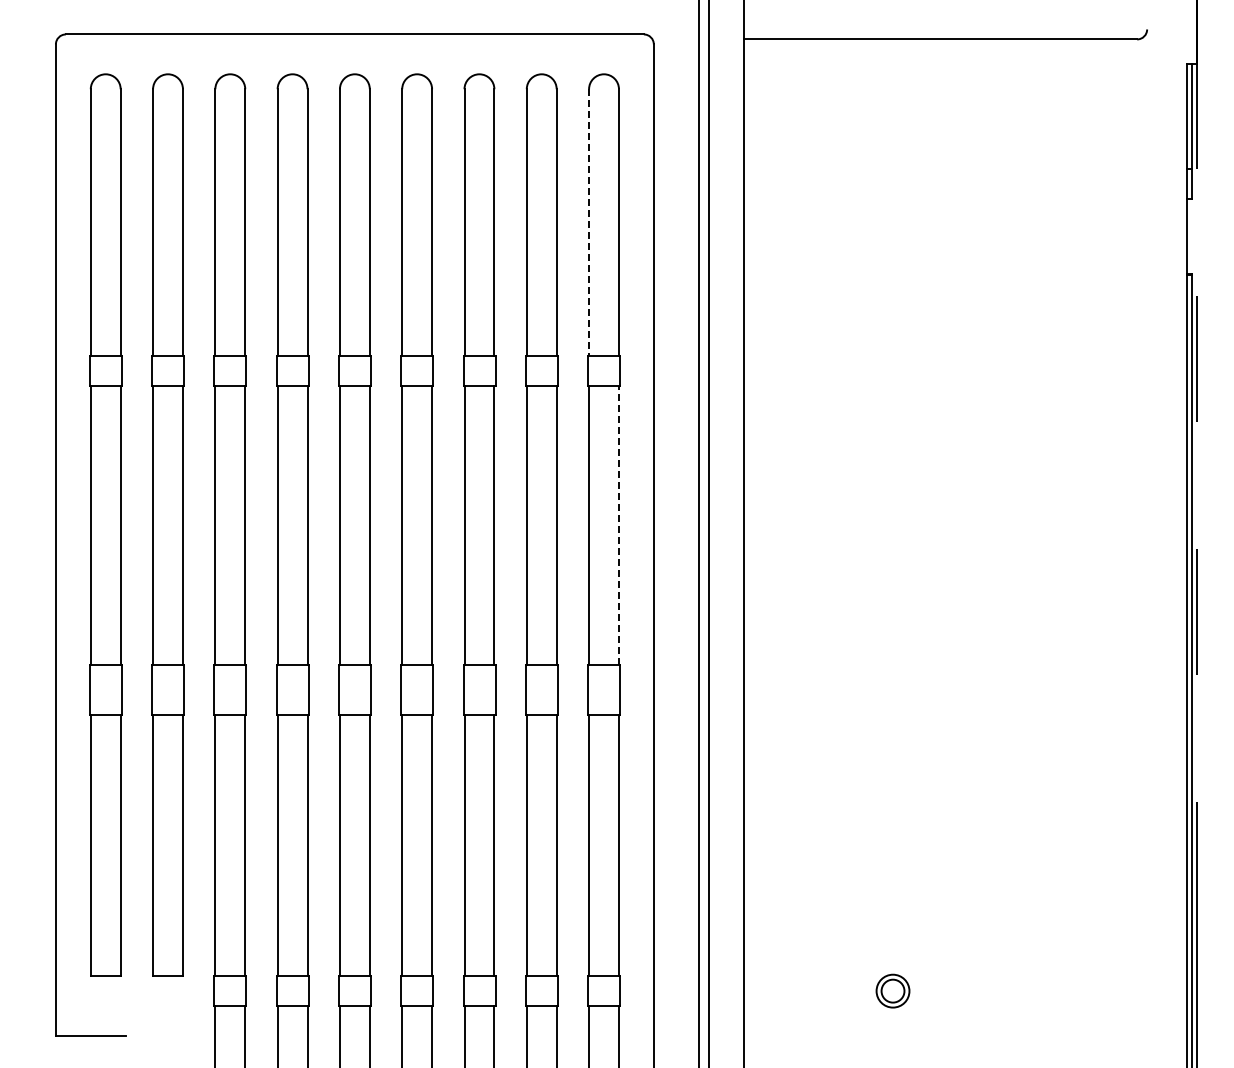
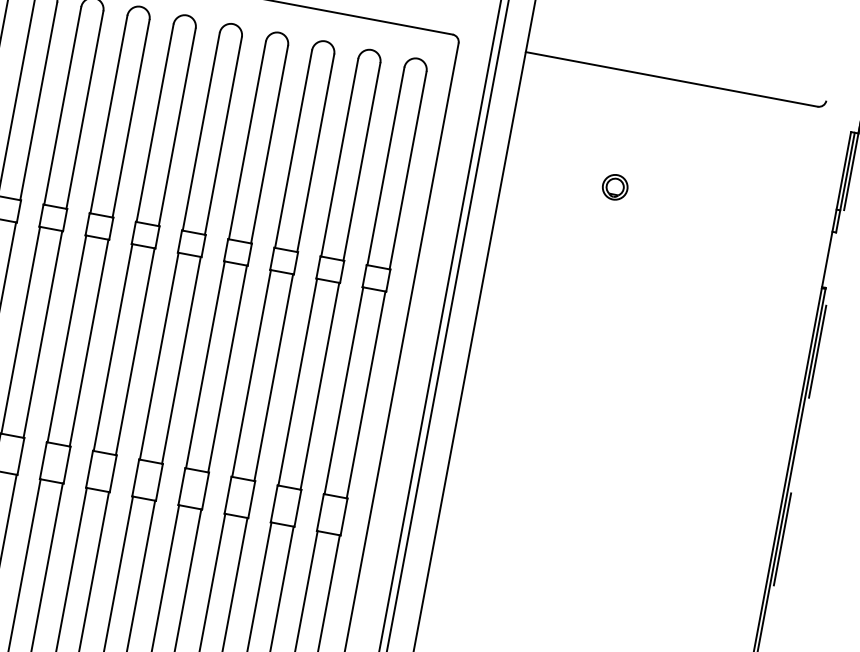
part: (892, 193) -> (614, 186), added
line: (589, 223) -> (386, 167), dashed -> solid
line: (618, 525) -> (365, 395), dashed -> solid

